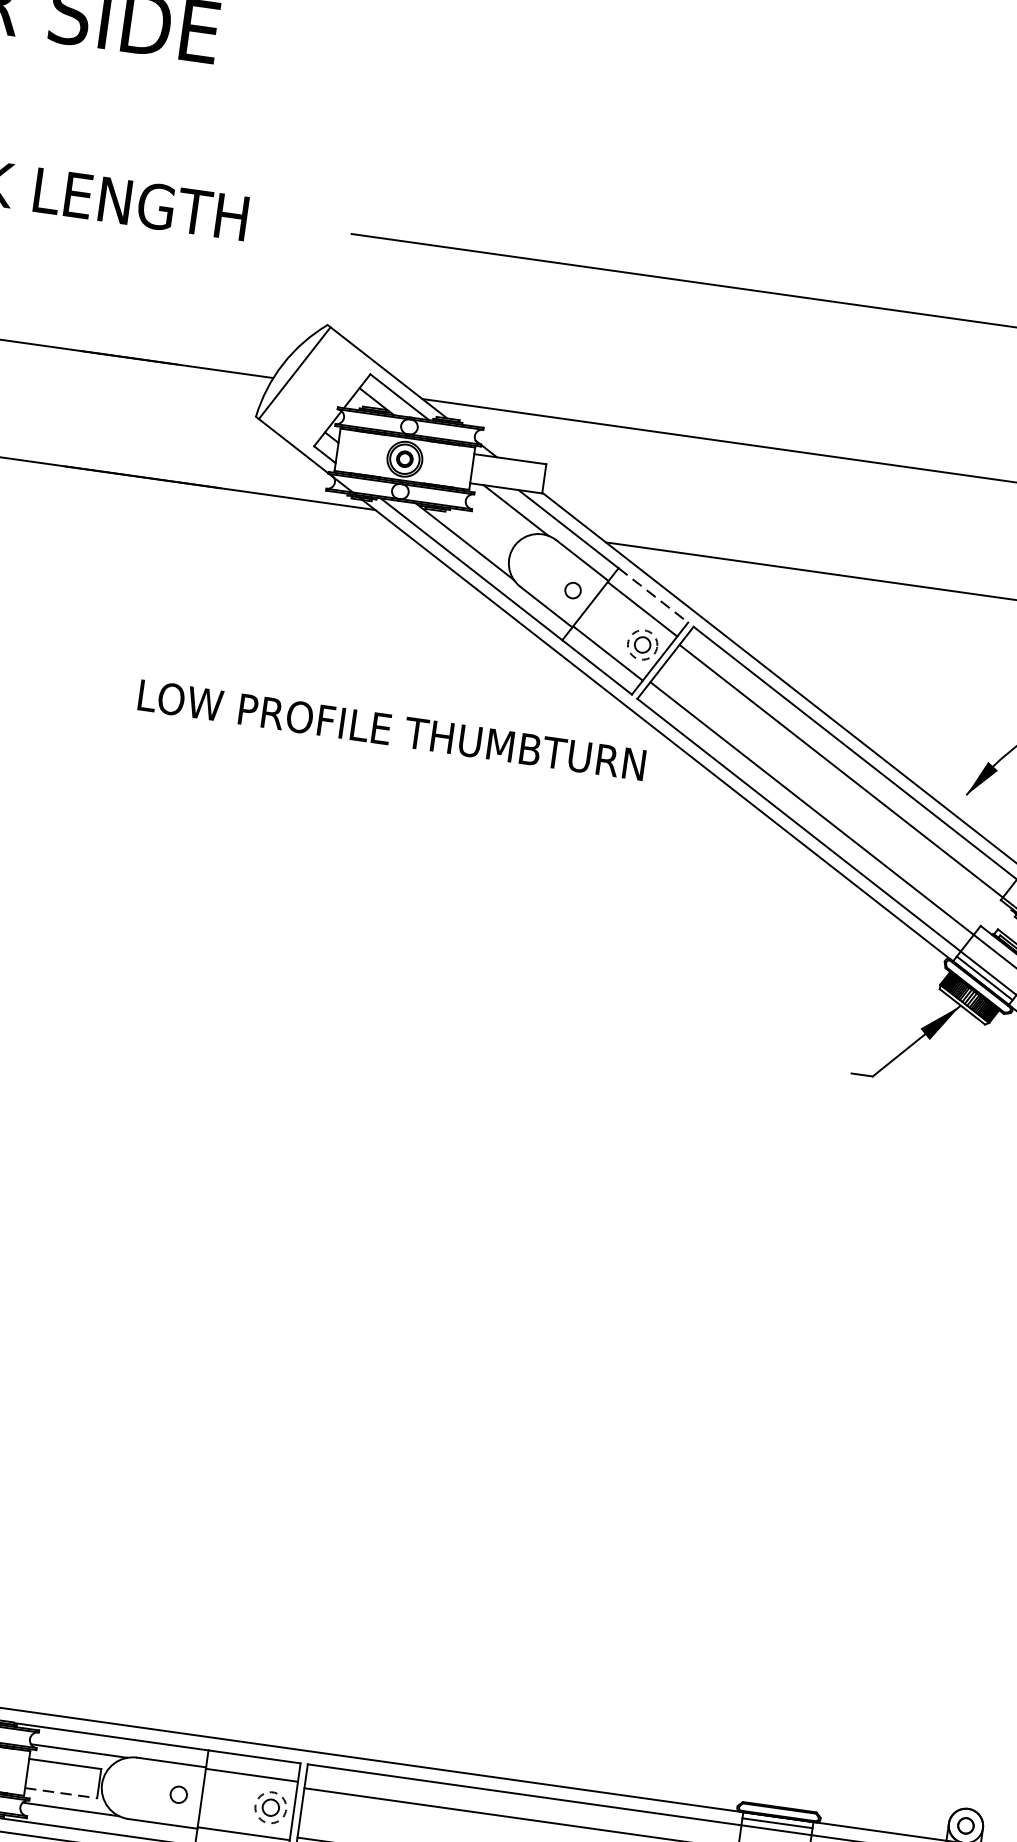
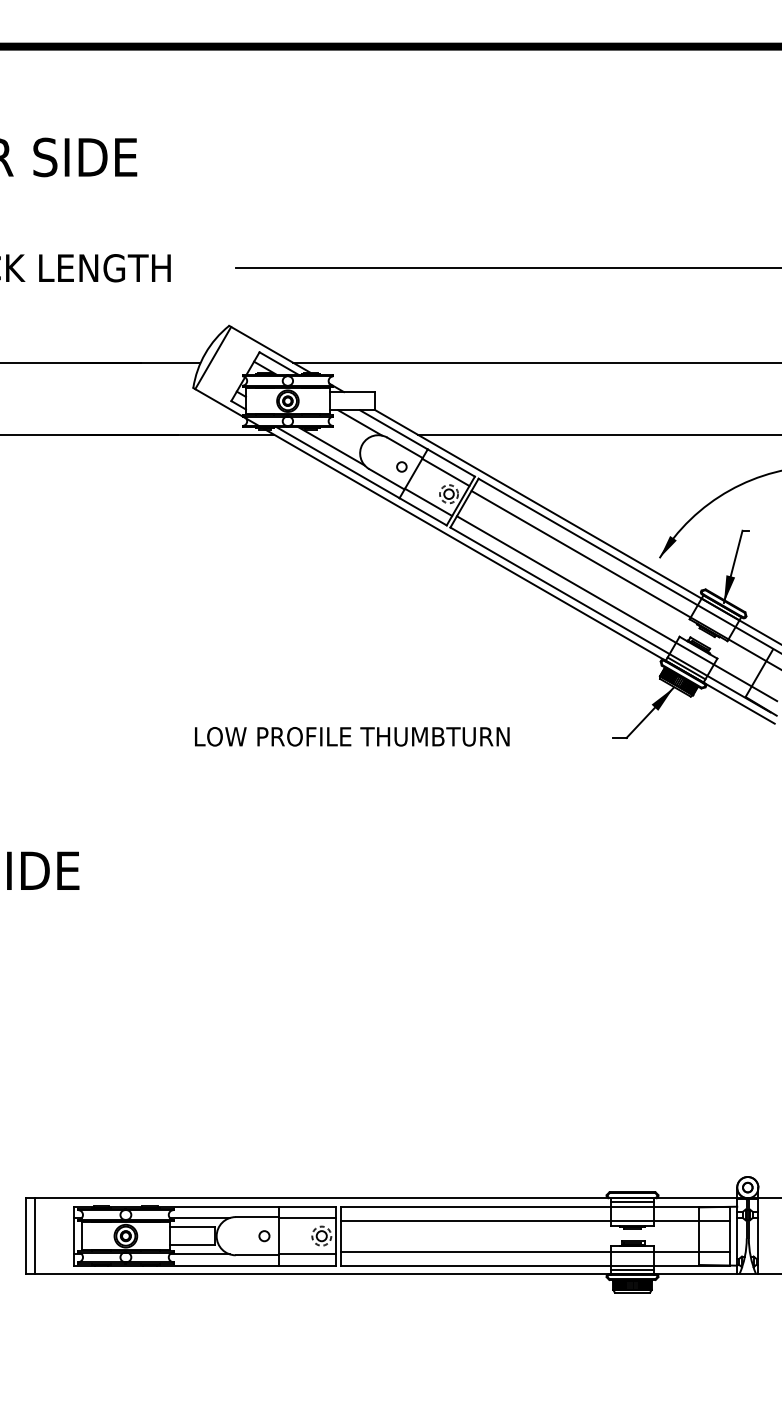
line: (653, 596) -> (451, 463), dashed -> solid
text: (392, 729) -> (352, 736), moved
line: (61, 1793) -> (192, 1245), dashed -> solid

